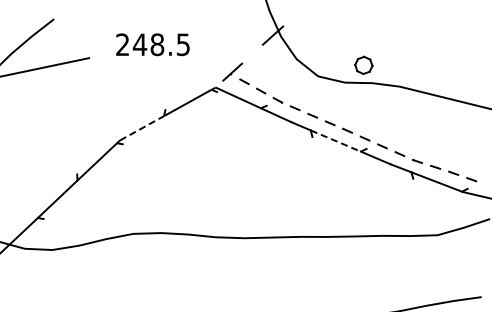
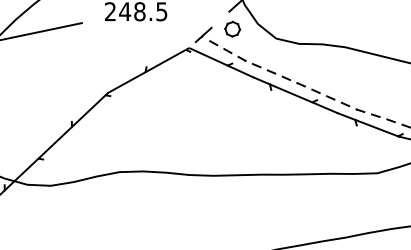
part: (363, 65) -> (232, 29), moved
line: (142, 128) -> (127, 82), dashed -> solid
line: (337, 141) -> (292, 93), dashed -> solid

